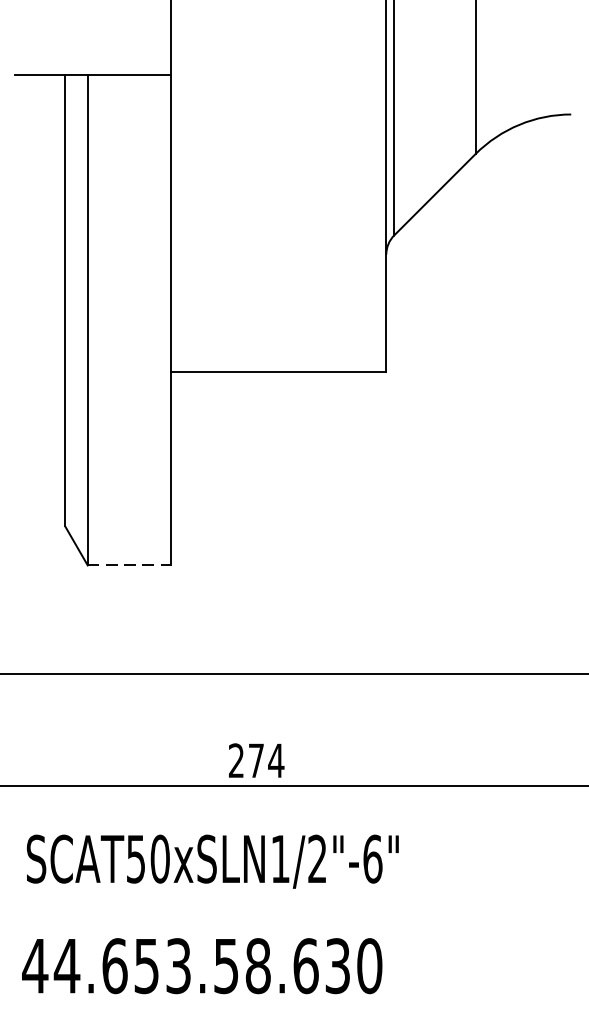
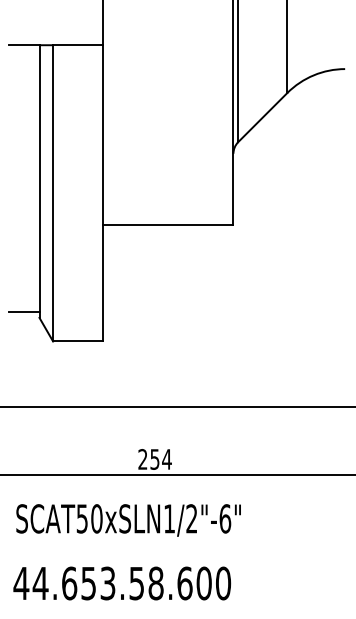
line: (40, 517) -> (24, 312), added
line: (129, 565) -> (78, 341), dashed -> solid
text: (255, 760) -> (154, 459), 274 -> 254
text: (336, 966) -> (203, 583), 44.653.58.630 -> 44.653.58.600

